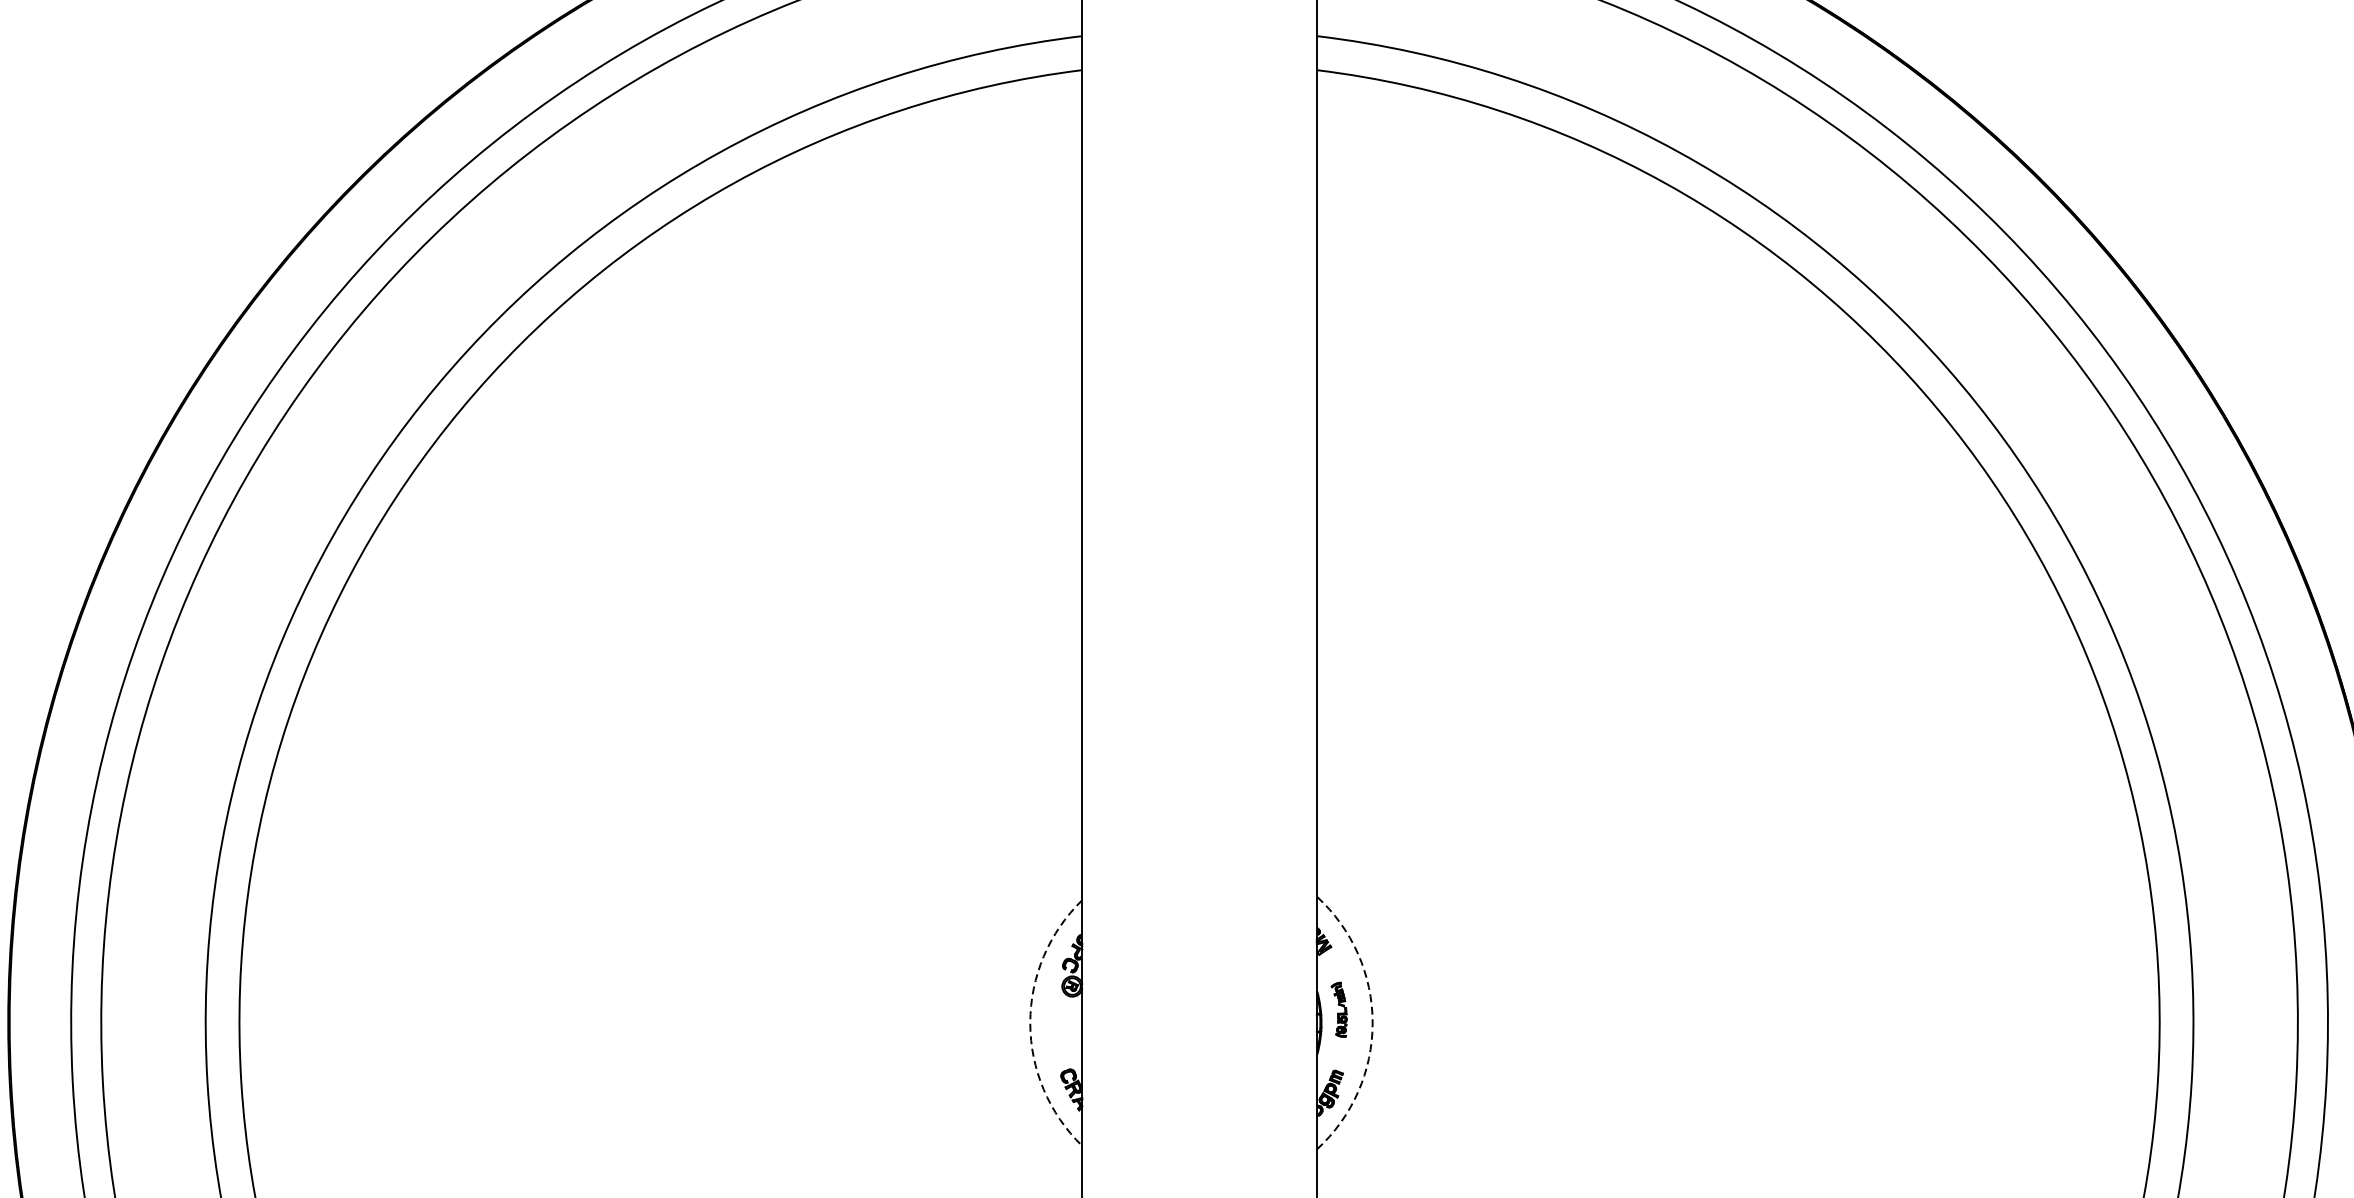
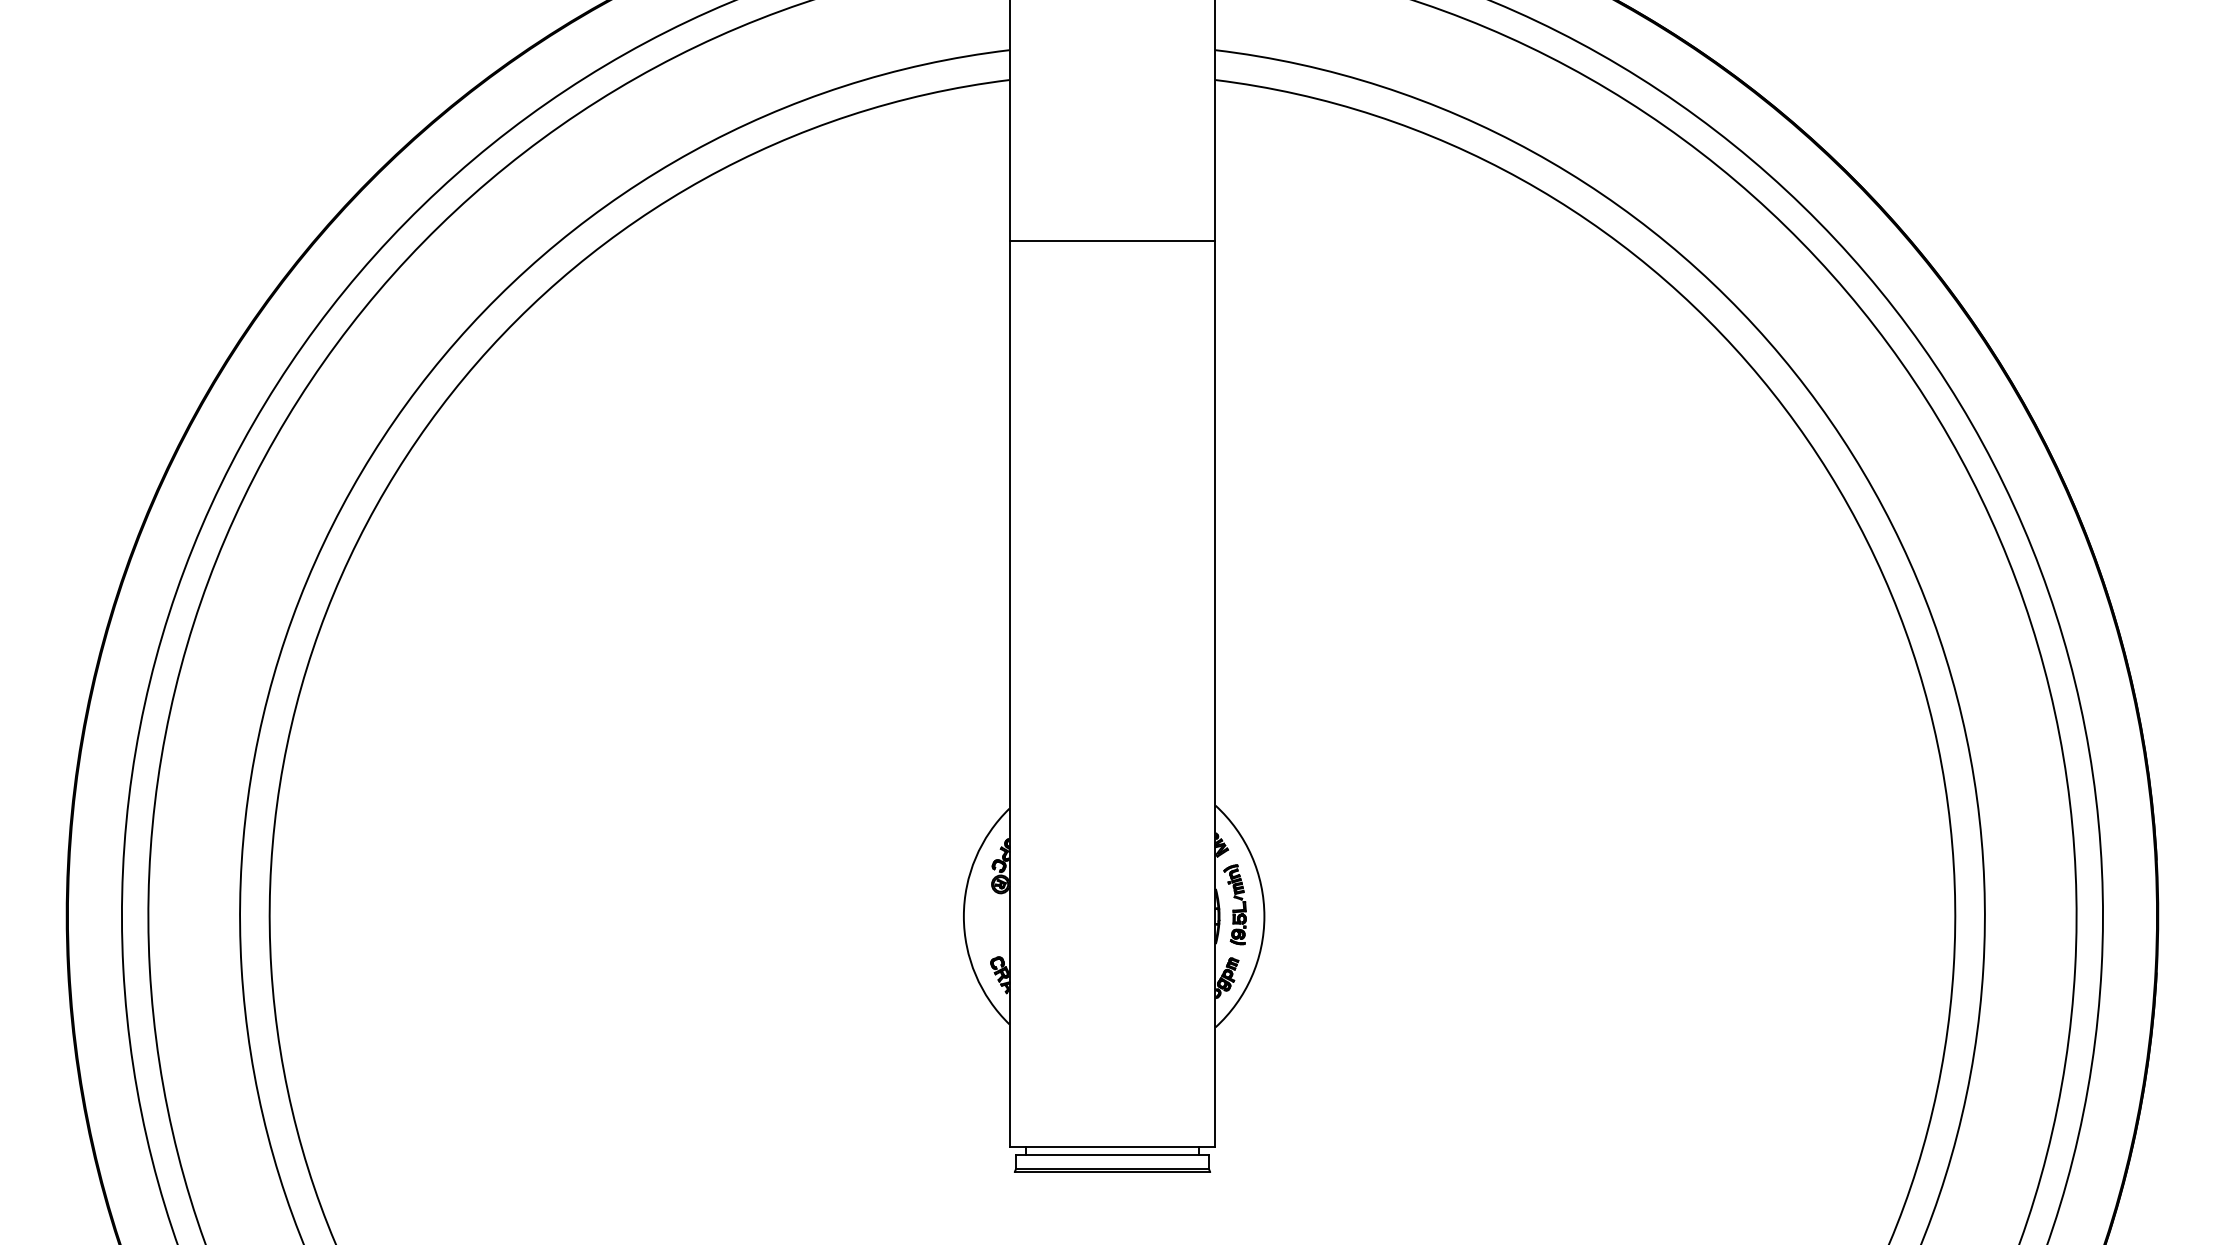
line: (1199, 254) -> (1112, 241), added
part: (1338, 1009) -> (1234, 904), size x1.67
arc: (1029, 1023) -> (963, 916), dashed -> solid
arc: (1372, 1023) -> (1264, 916), dashed -> solid

